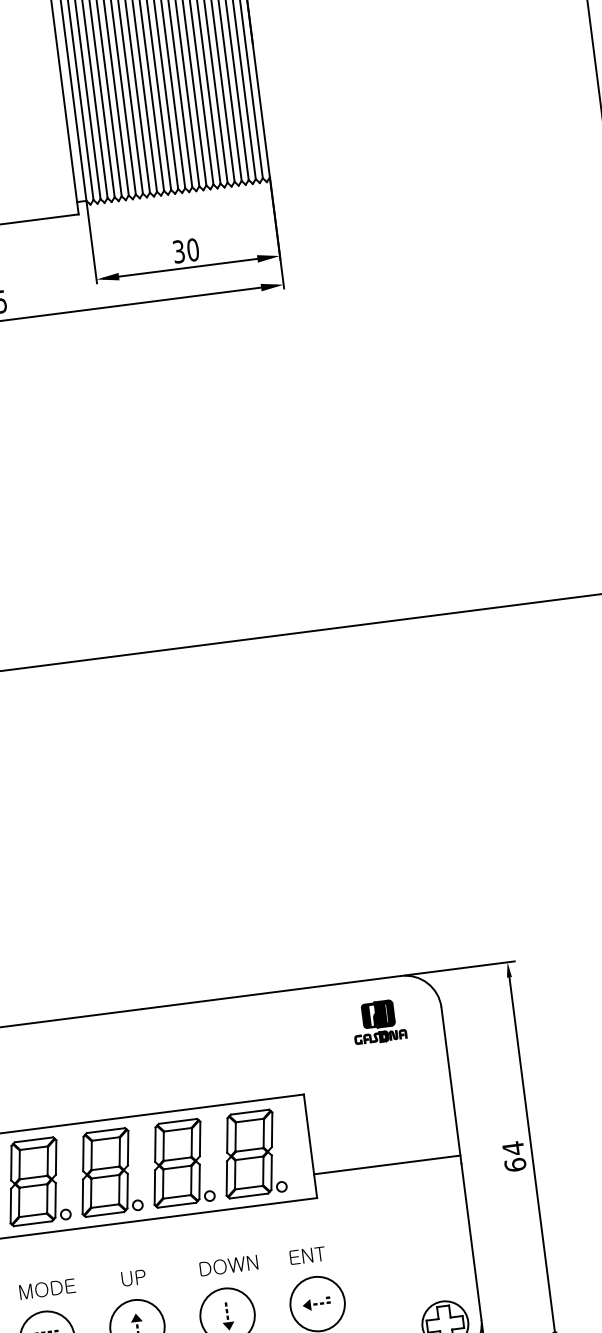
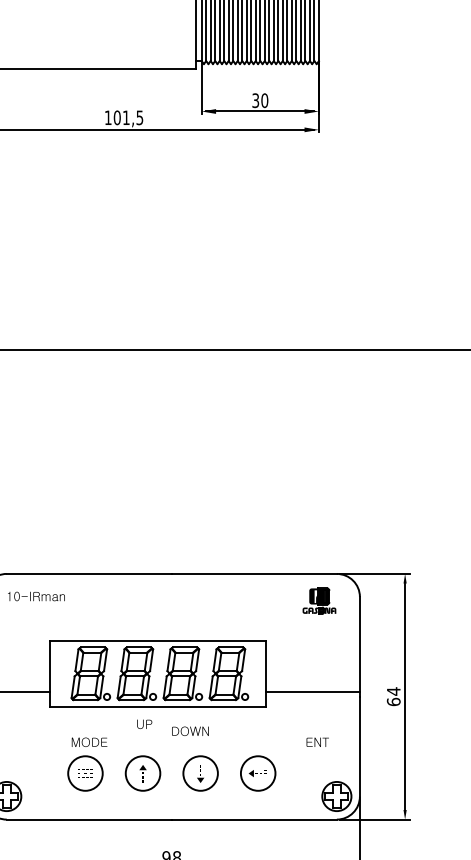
text: (307, 1254) -> (317, 741), moved
text: (228, 1264) -> (190, 730), moved
text: (133, 1276) -> (144, 723), moved

